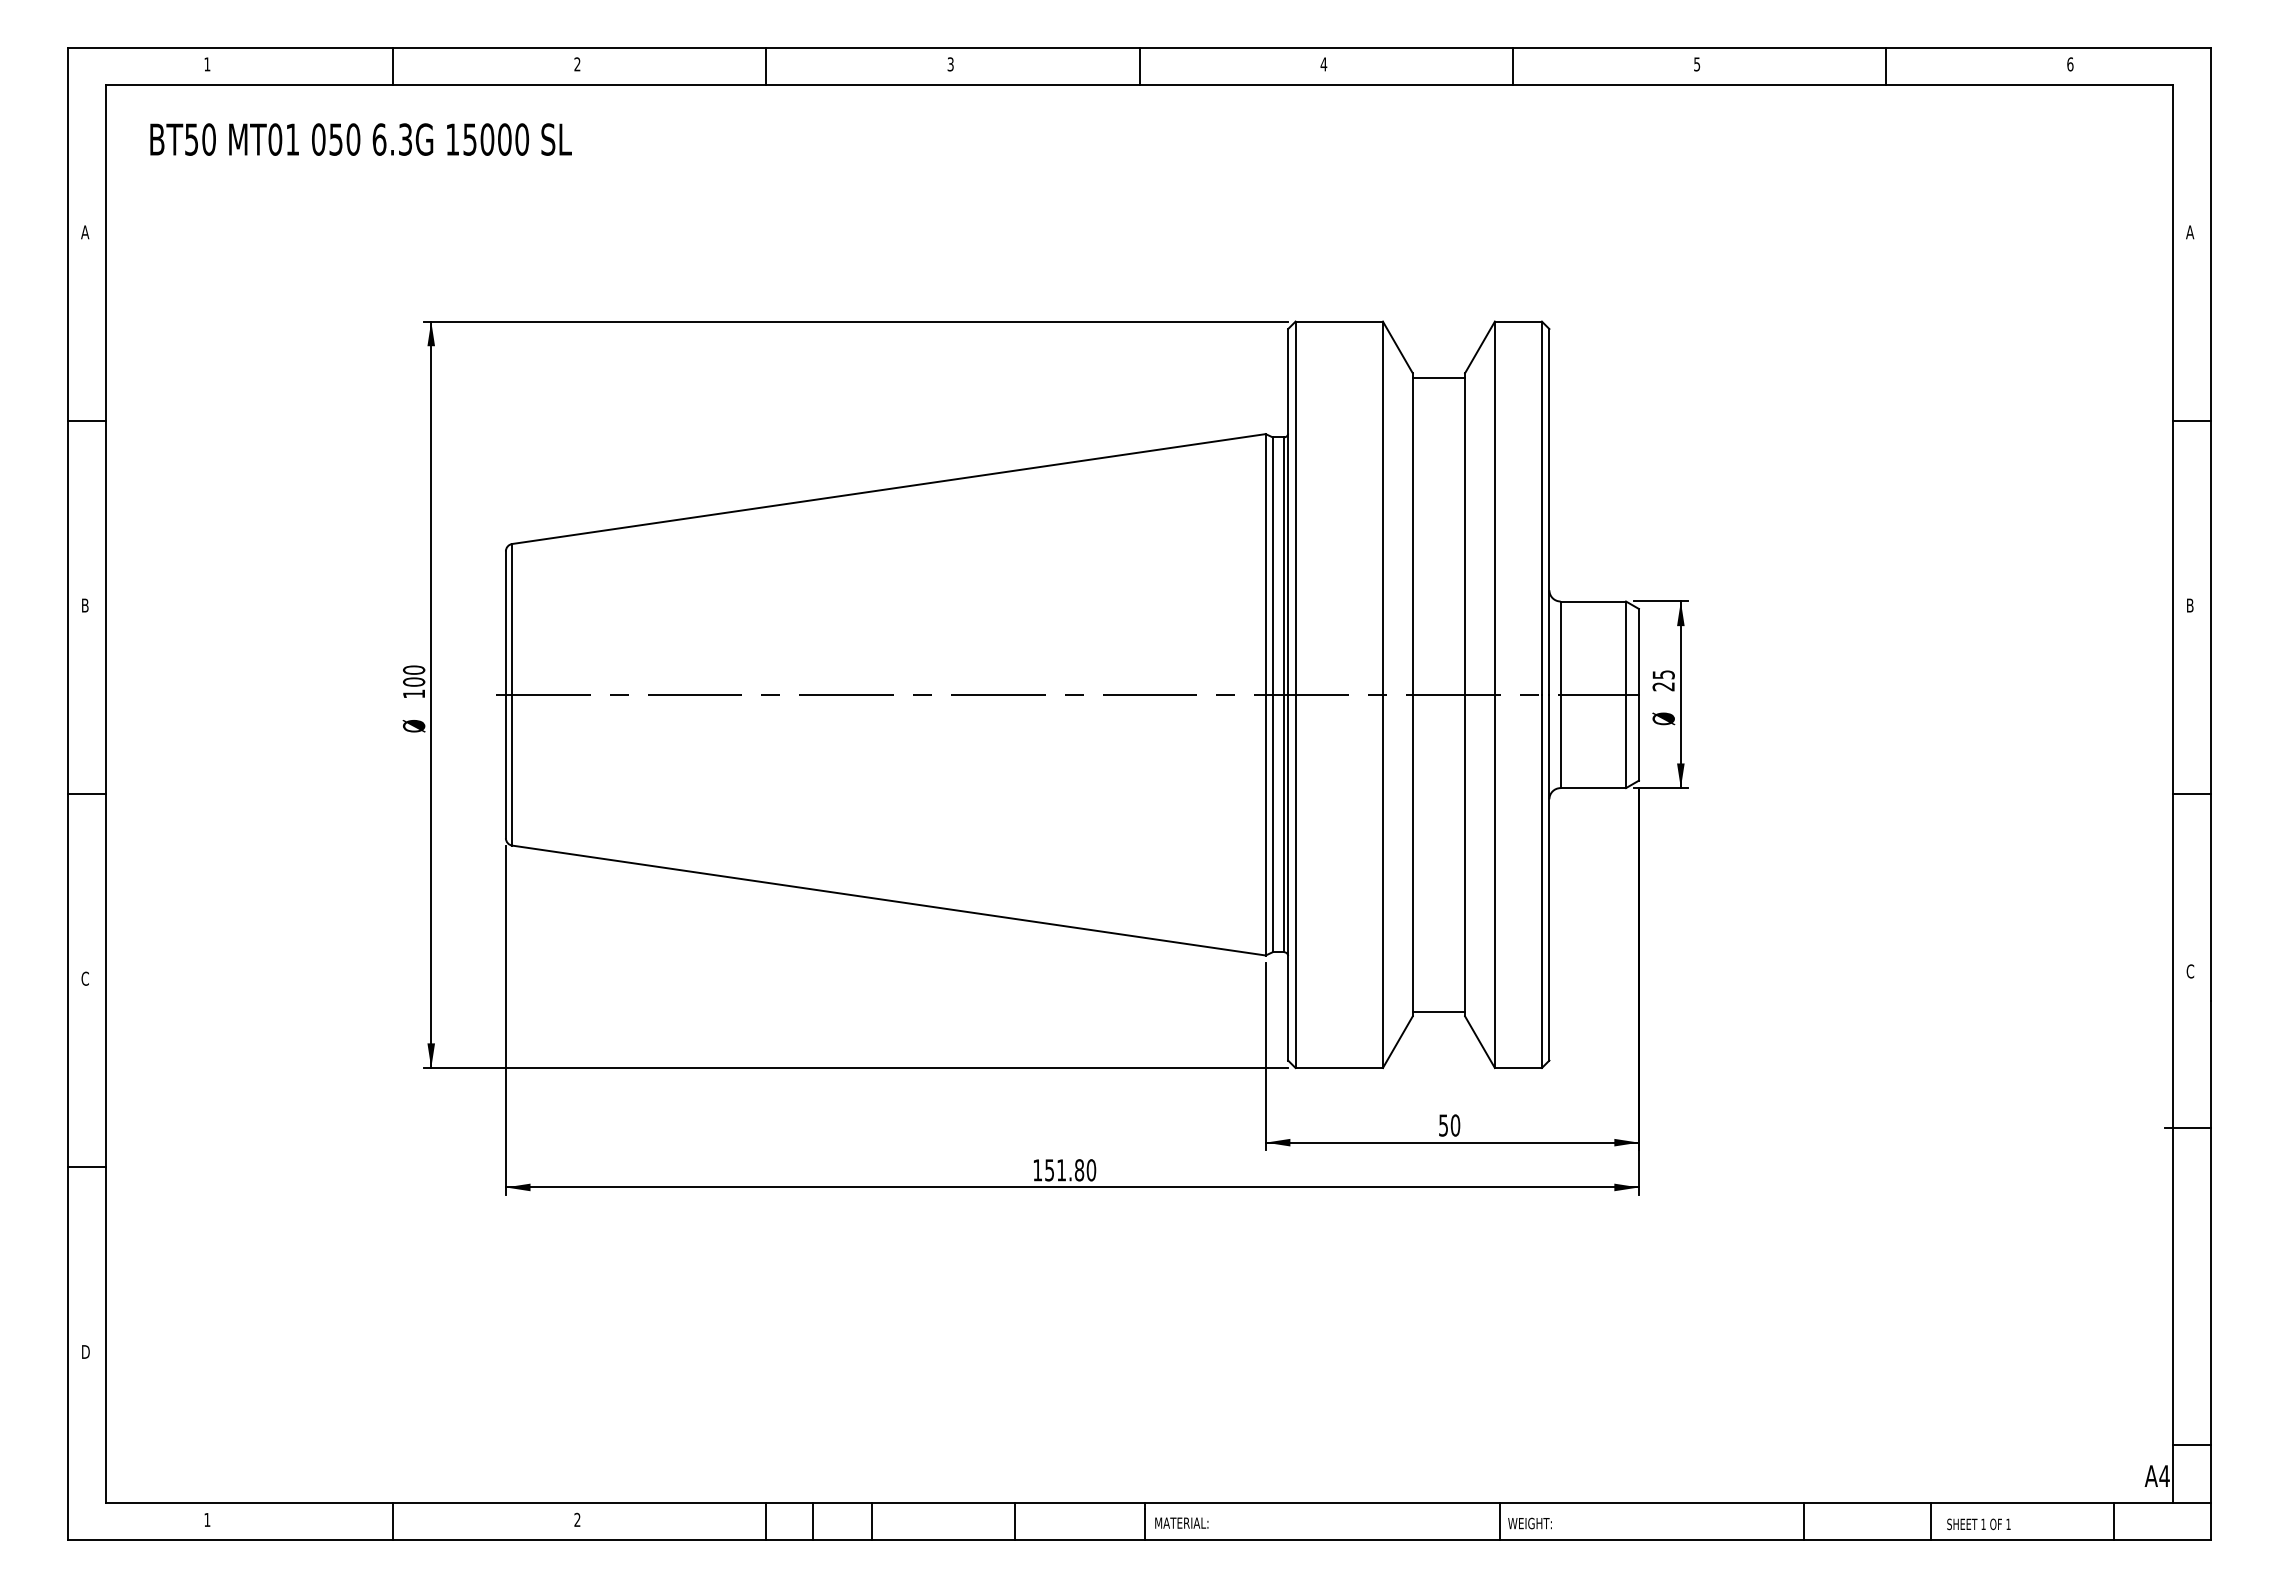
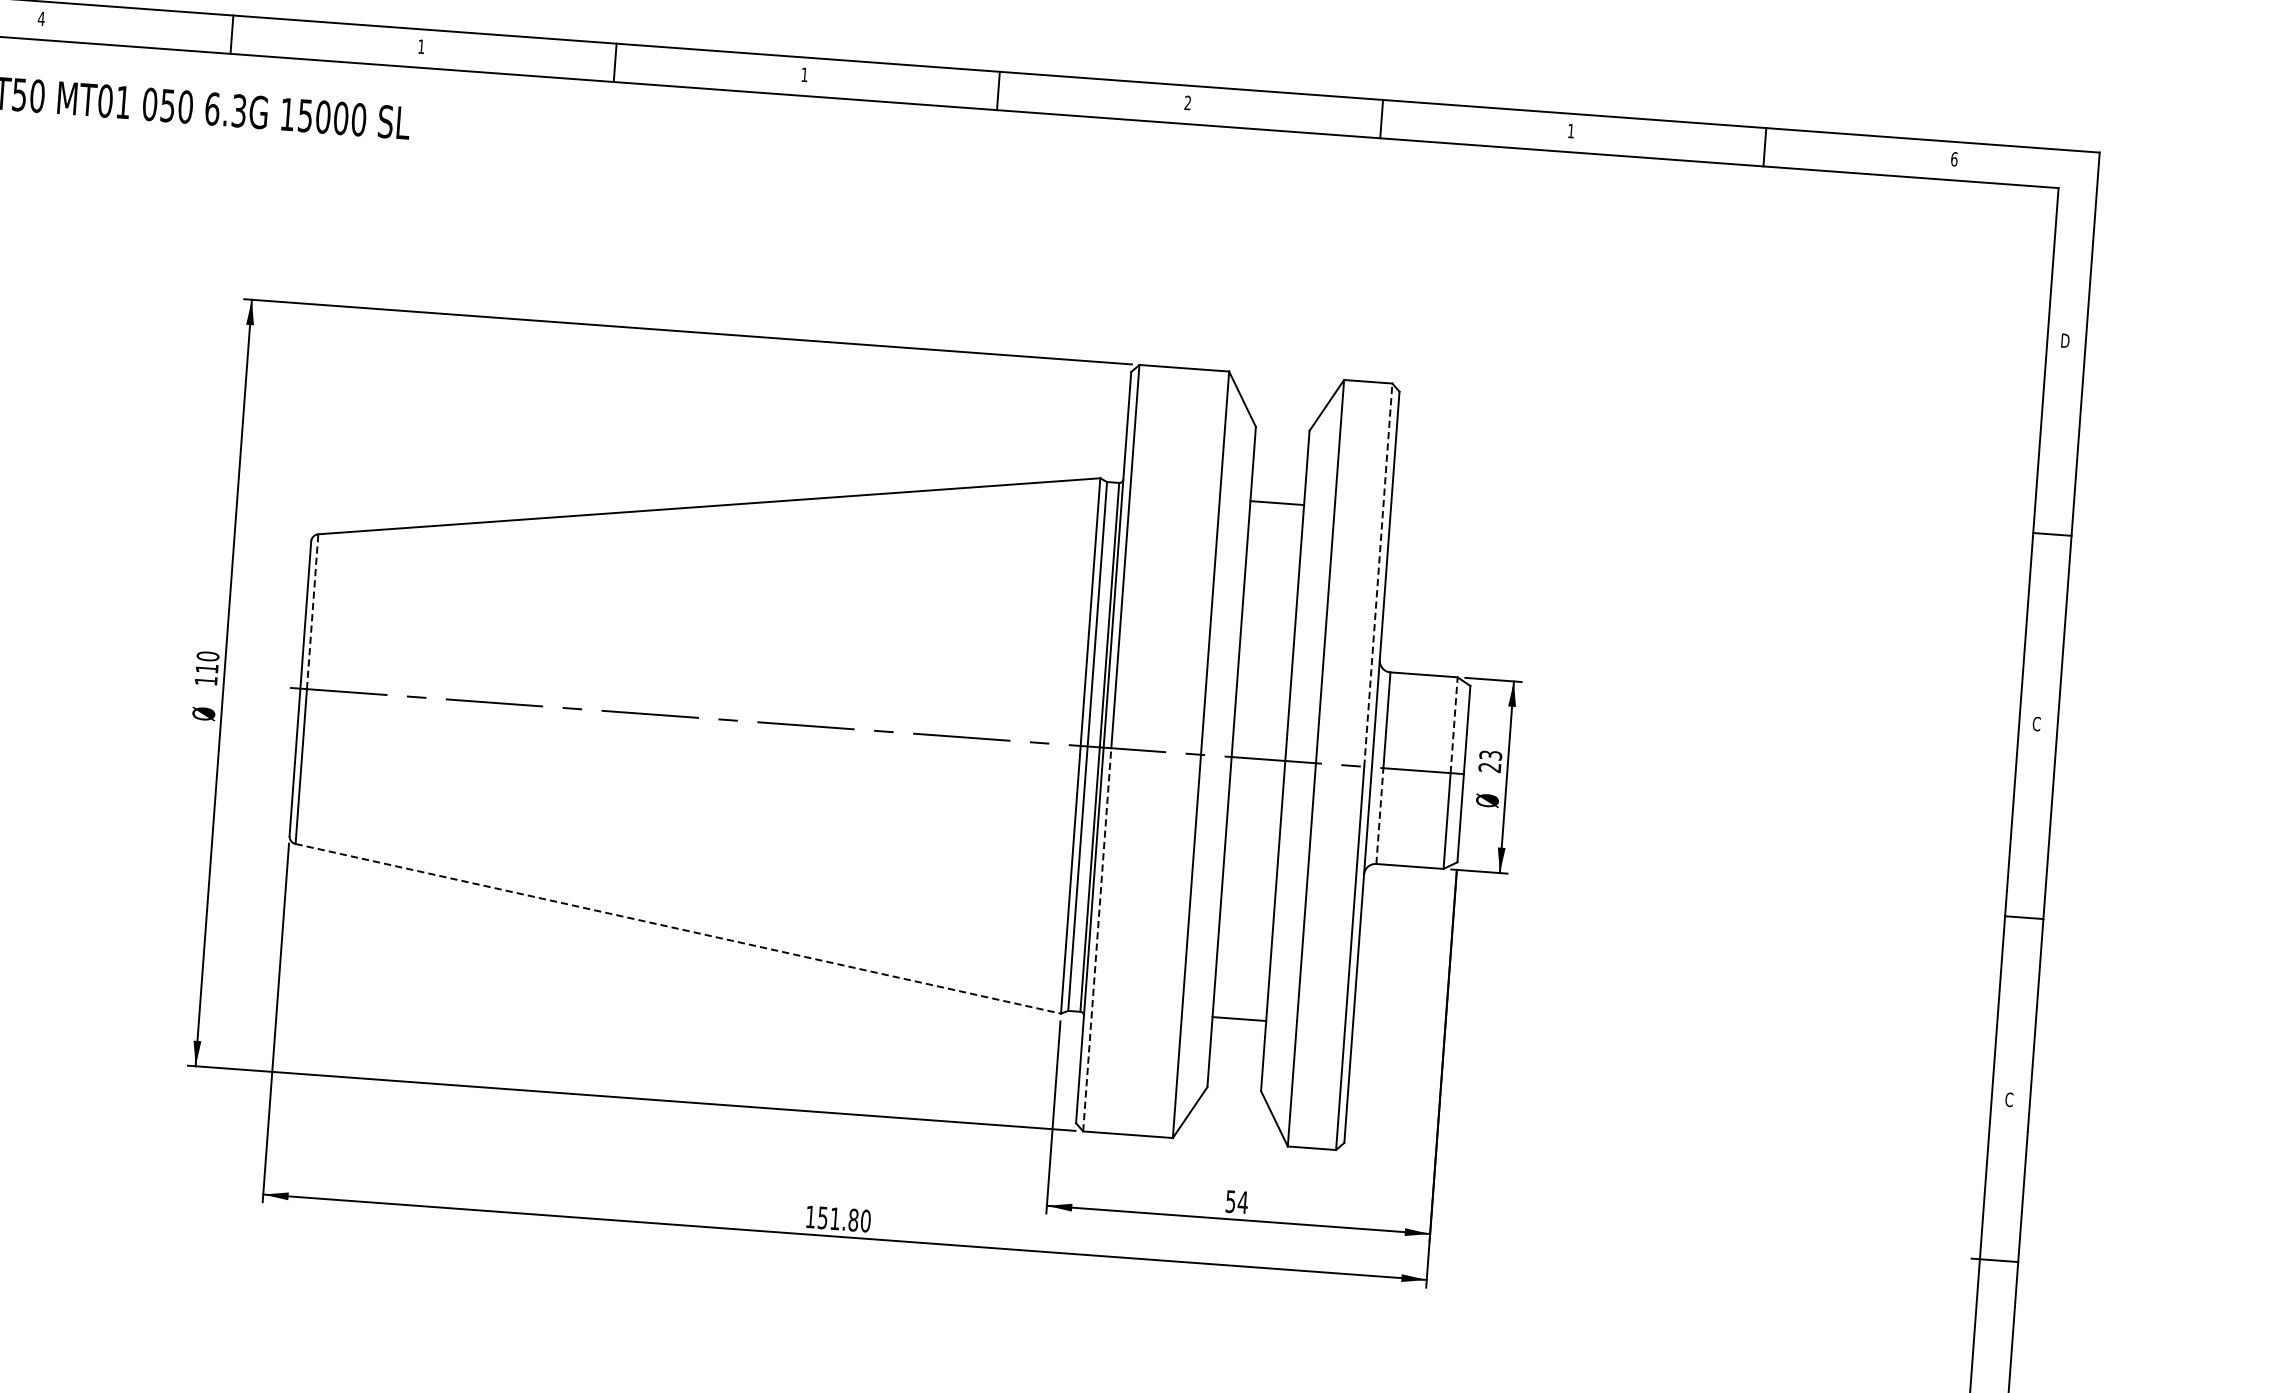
text: (207, 64) -> (41, 18), 1 -> 4
text: (577, 64) -> (421, 46), 2 -> 1
text: (950, 64) -> (804, 74), 3 -> 1
text: (1323, 64) -> (1187, 103), 4 -> 2
text: (1697, 64) -> (1571, 131), 5 -> 1
text: (2190, 232) -> (2065, 340), A -> D
line: (1438, 377) -> (1276, 502), moved
line: (1541, 508) -> (1377, 575), solid -> dashed
text: (2189, 605) -> (2035, 723), B -> C
line: (512, 618) -> (312, 610), solid -> dashed
line: (1626, 648) -> (1454, 725), solid -> dashed
text: (1663, 674) -> (1490, 755), 25 -> 23
text: (414, 681) -> (207, 668), 100 -> 110
line: (1560, 741) -> (1379, 816), solid -> dashed
line: (1295, 881) -> (1097, 939), solid -> dashed
line: (889, 900) -> (678, 928), solid -> dashed
line: (1438, 1012) -> (1238, 1019), moved
text: (1455, 1125) -> (1243, 1202), 50 -> 54

